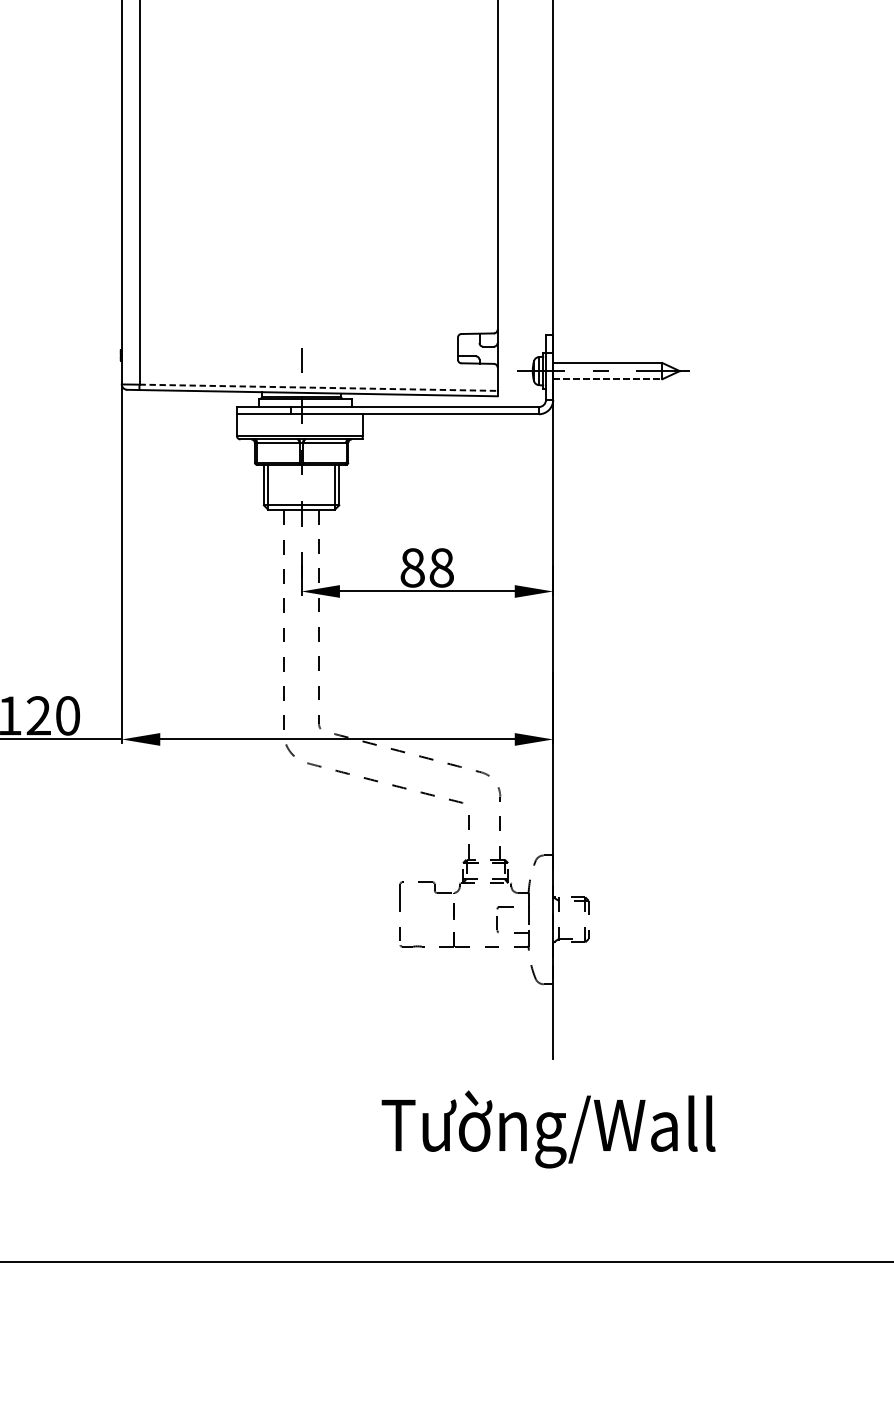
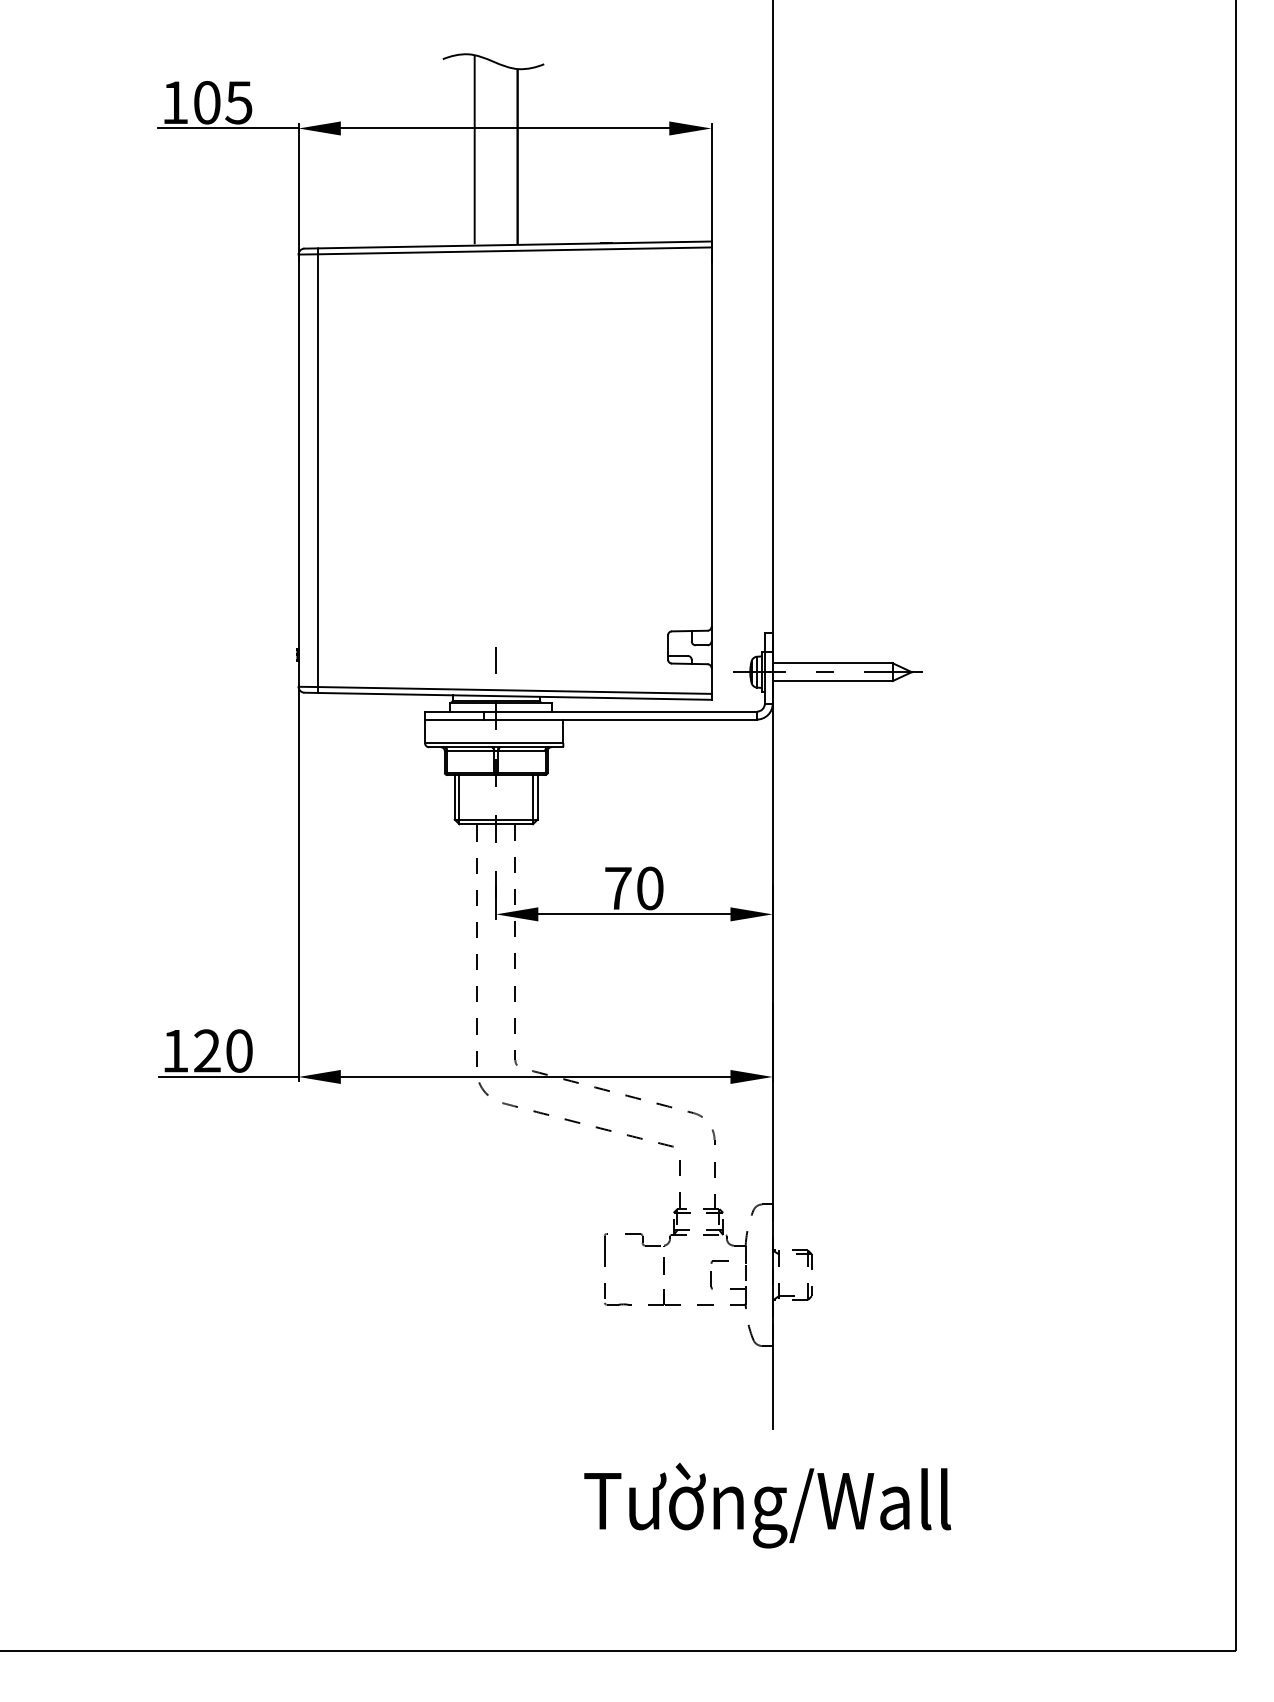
line: (608, 379) -> (833, 681), dashed -> solid
line: (318, 387) -> (514, 690), dashed -> solid
text: (427, 567) -> (634, 888), 88 -> 70

